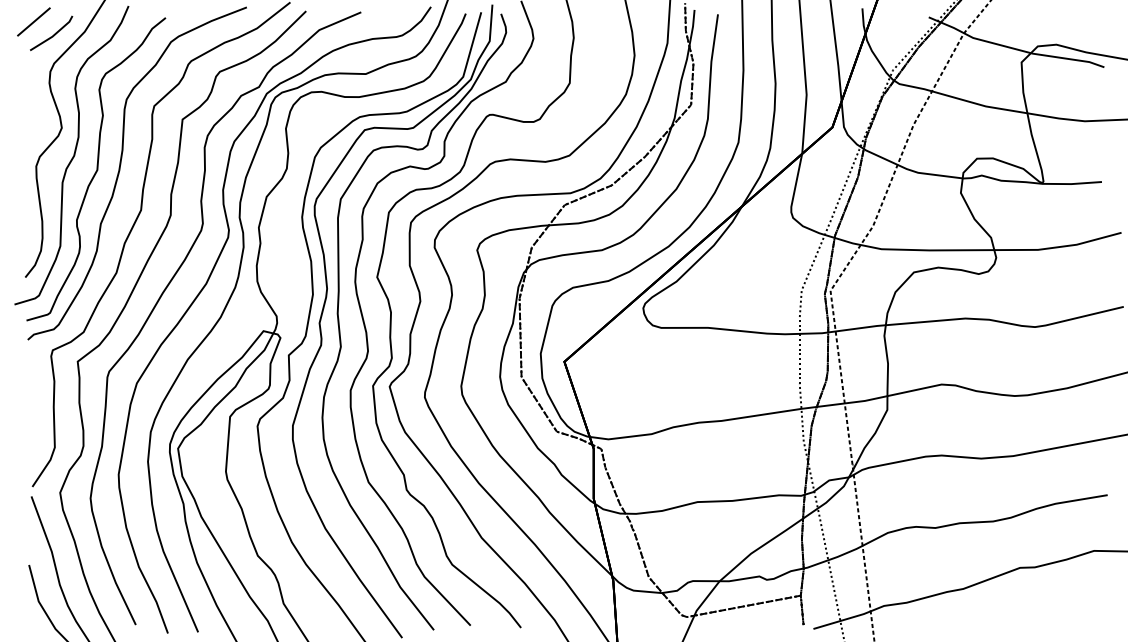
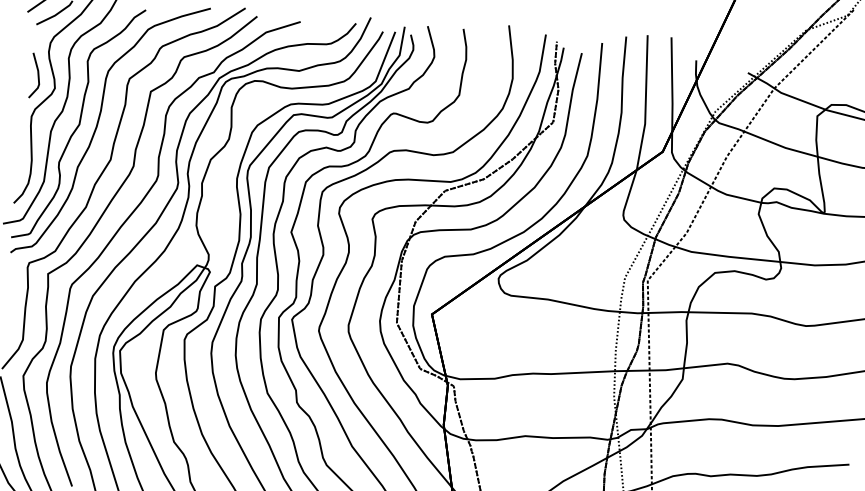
line: (38, 114) -> (37, 75), added

